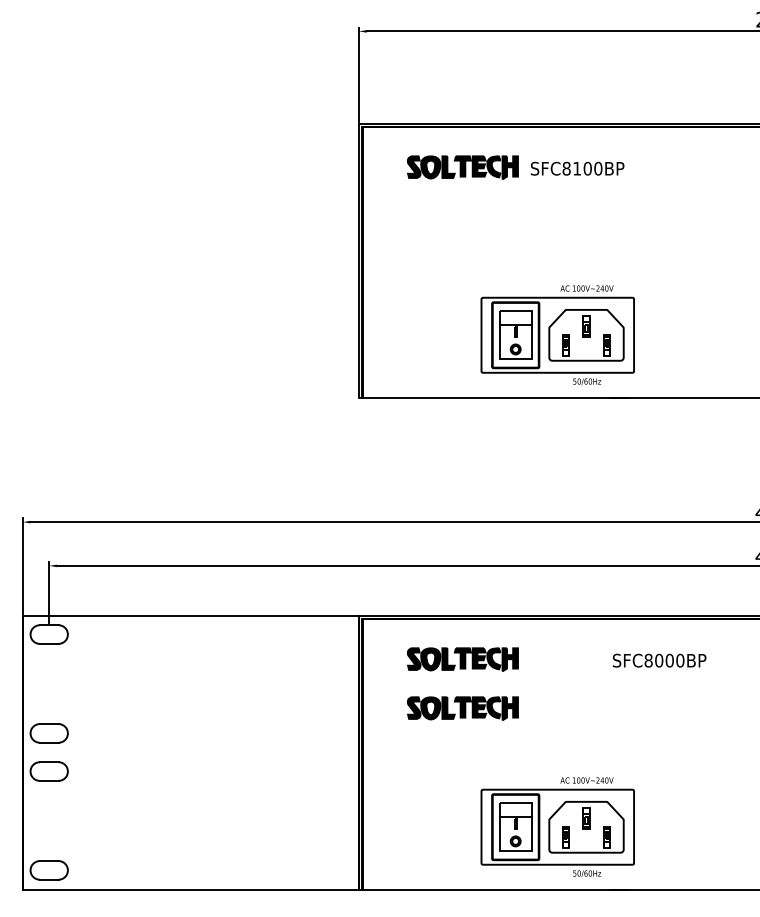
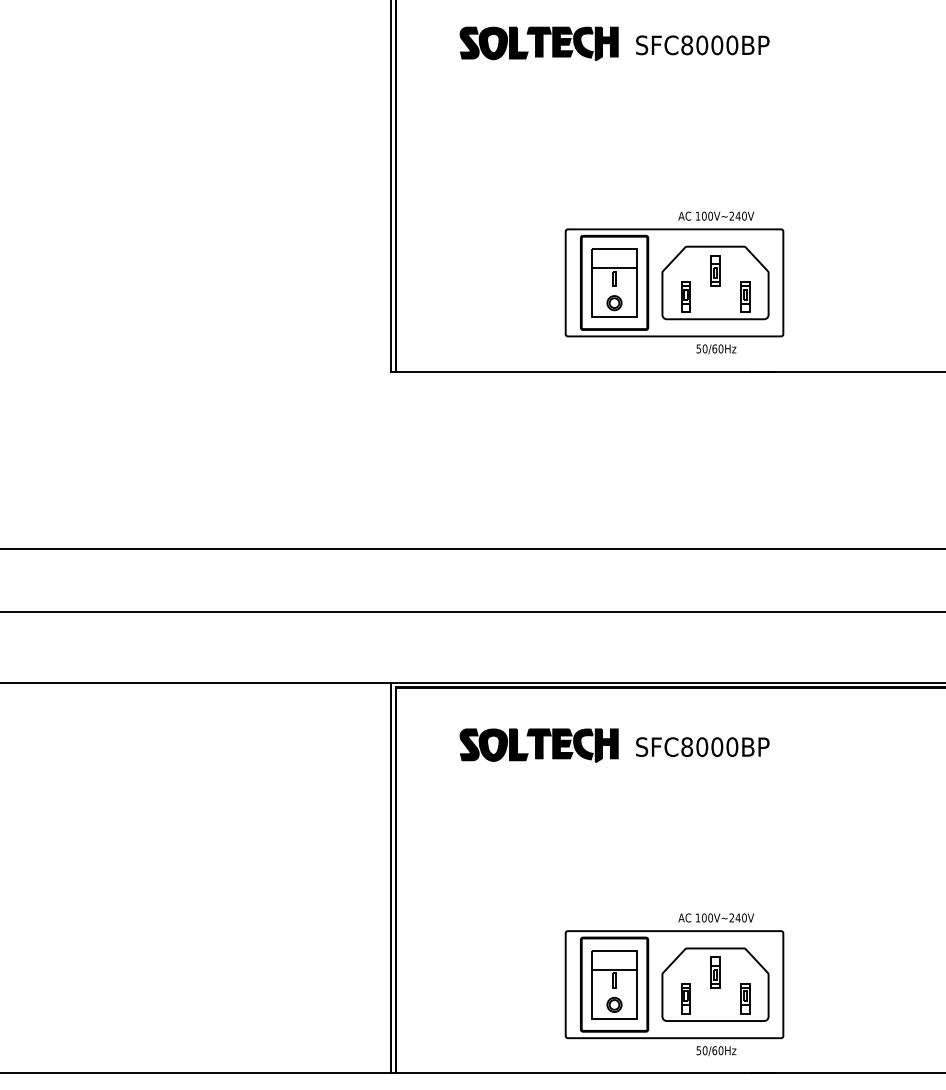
text: (577, 168) -> (702, 44), SFC8100BP -> SFC8000BP
text: (659, 660) -> (702, 746), moved
part: (462, 708) -> (538, 815), removed

